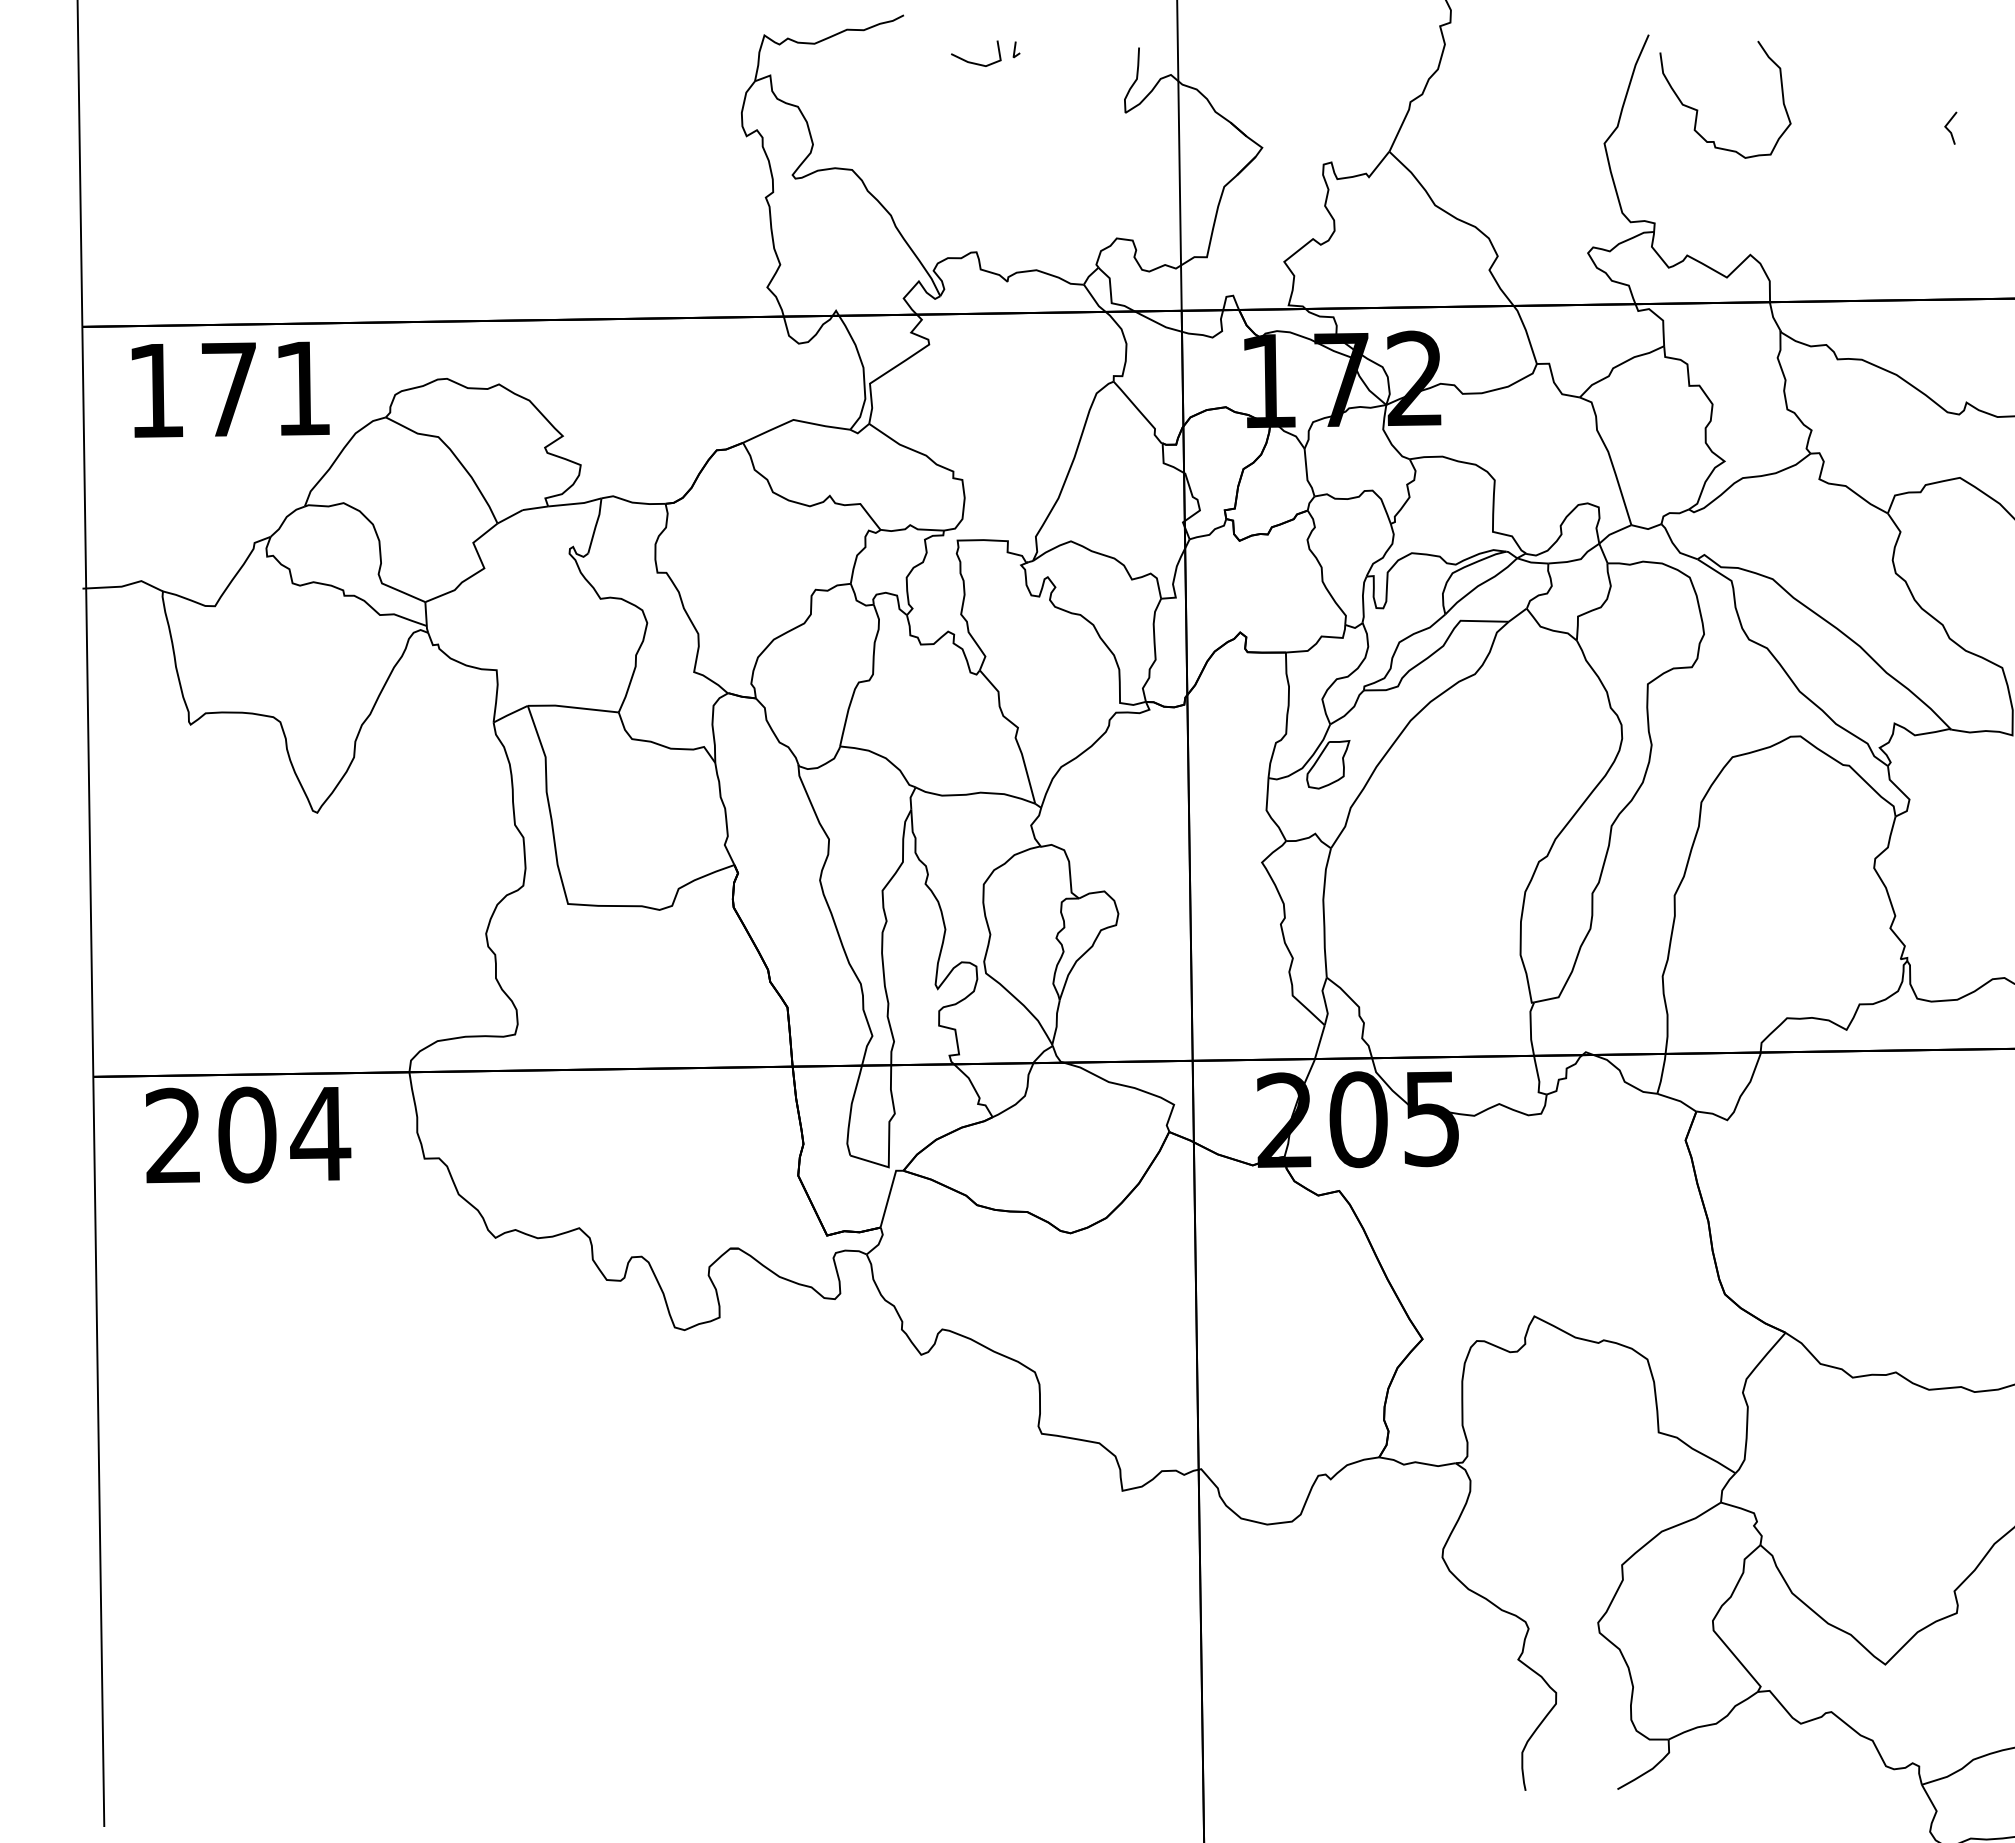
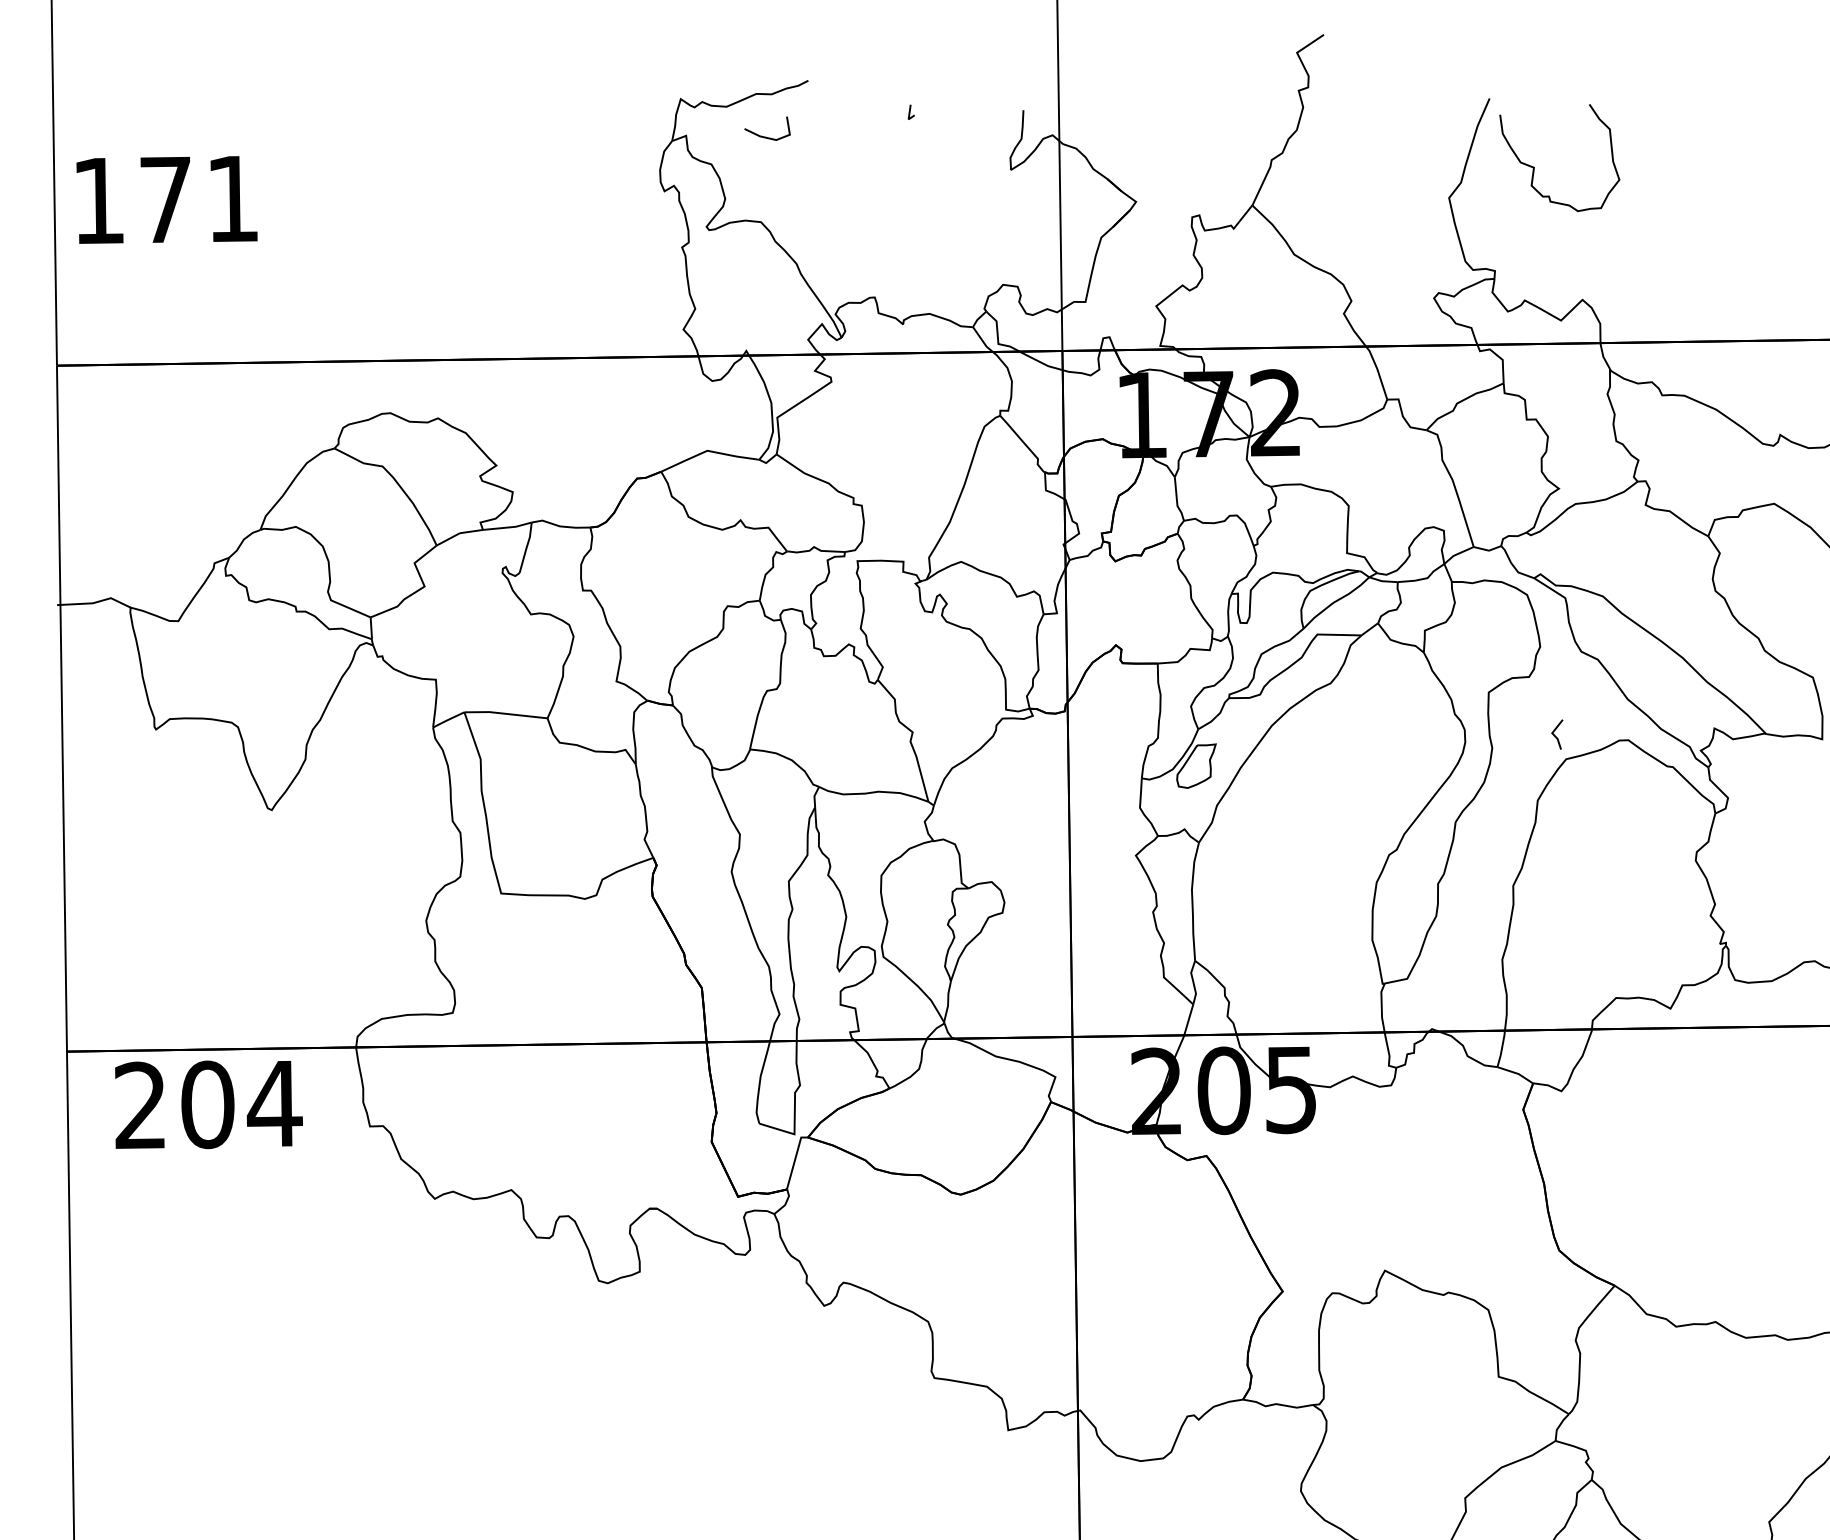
line: (975, 62) -> (766, 136), moved
line: (1948, 128) -> (1555, 734), moved
text: (230, 389) -> (166, 199), moved

